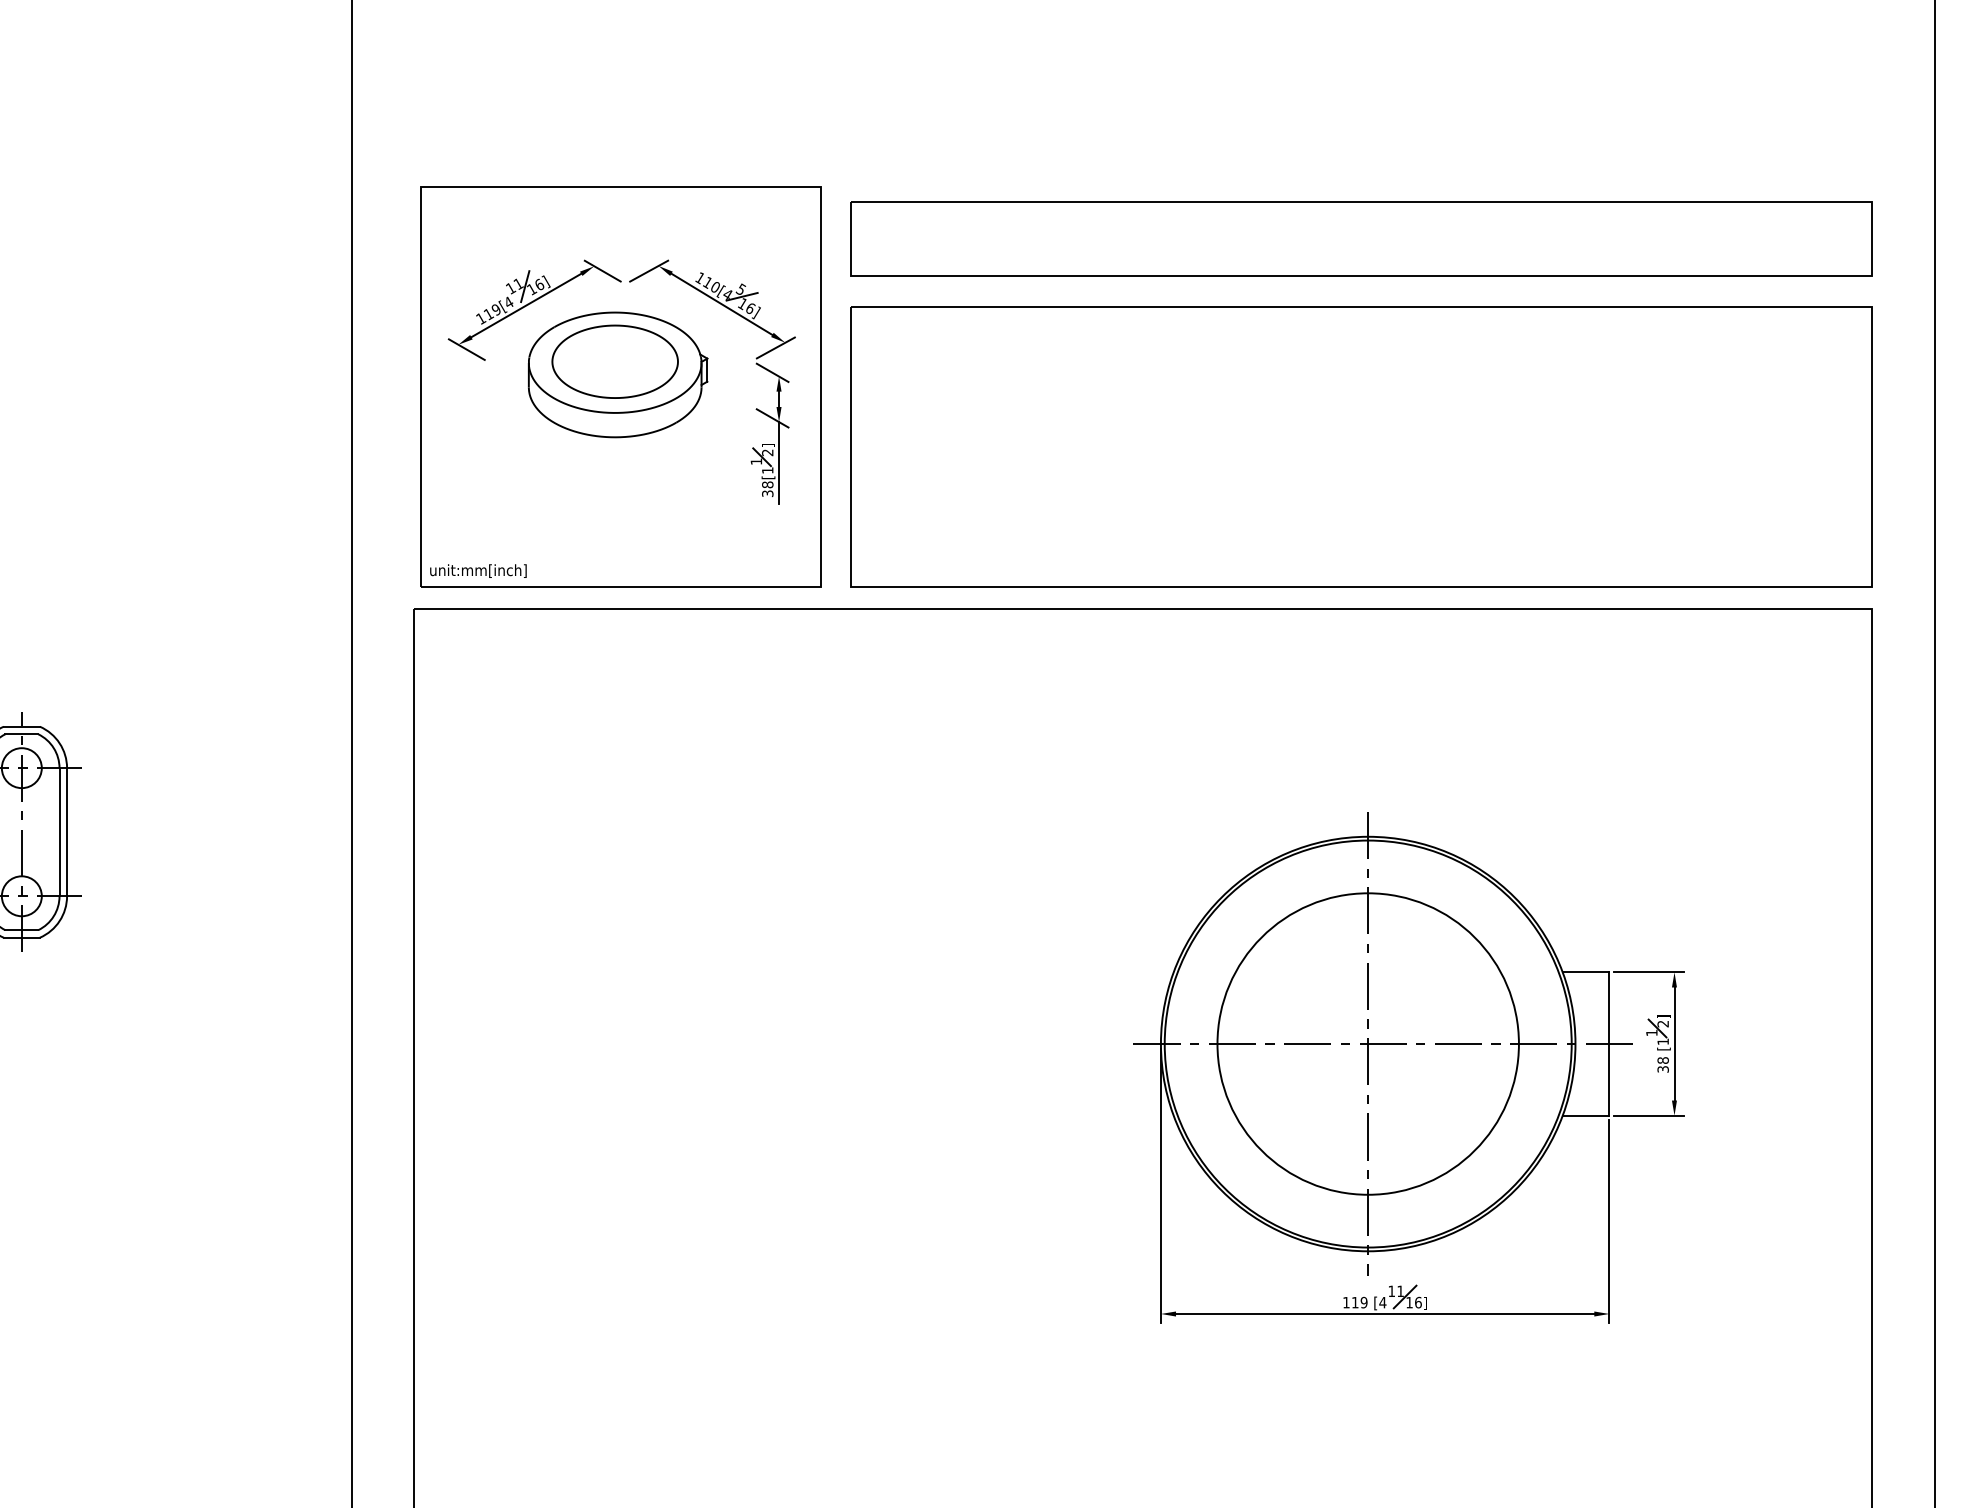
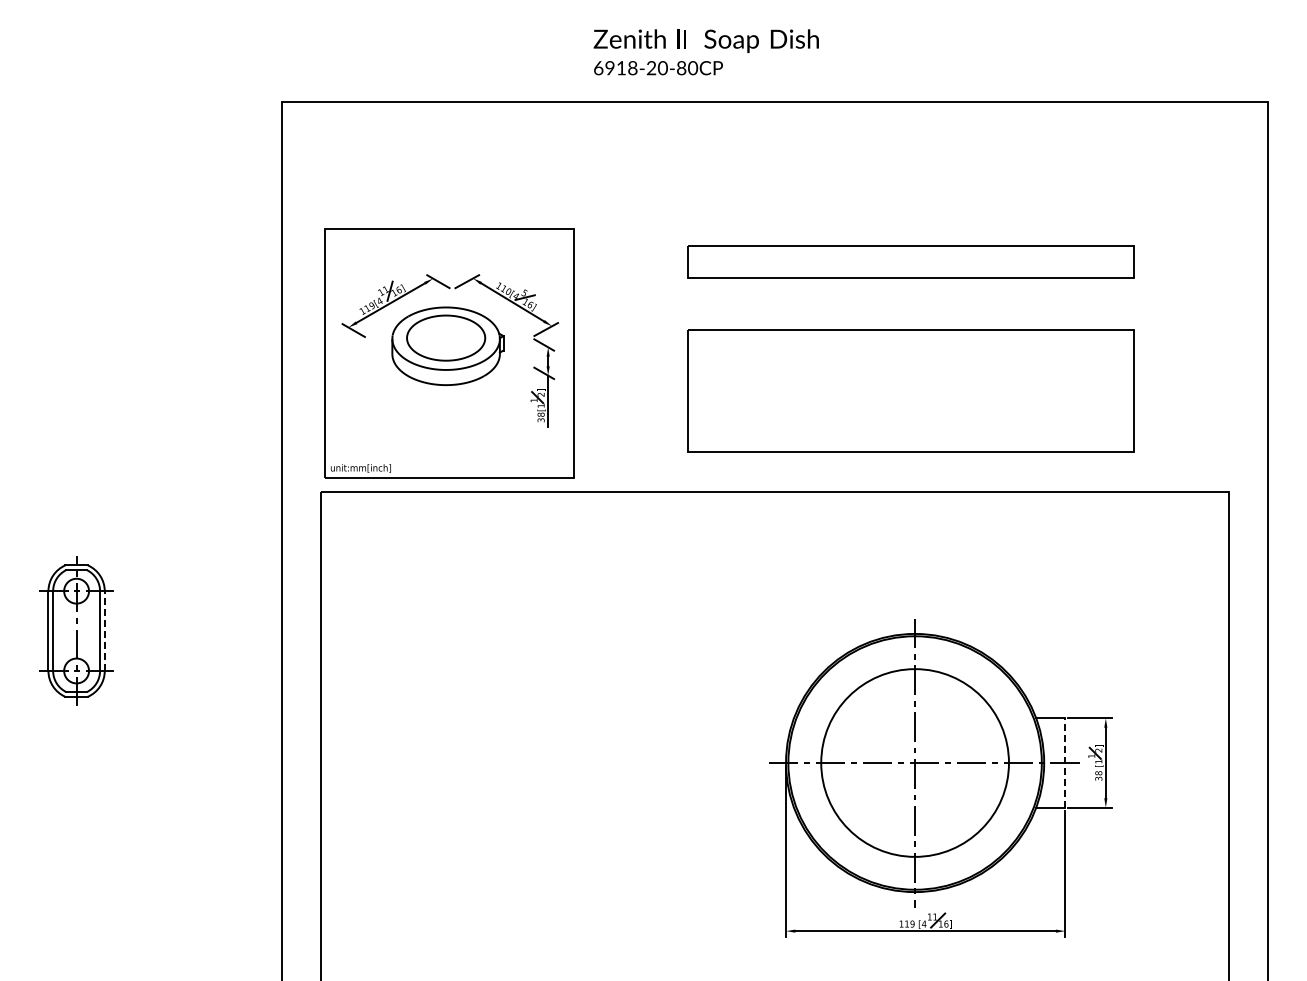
part: (1360, 238) -> (910, 261), size x0.7
part: (1360, 445) -> (910, 390), size x0.7
line: (66, 832) -> (104, 631), solid -> dashed
line: (1609, 1044) -> (1065, 763), solid -> dashed

